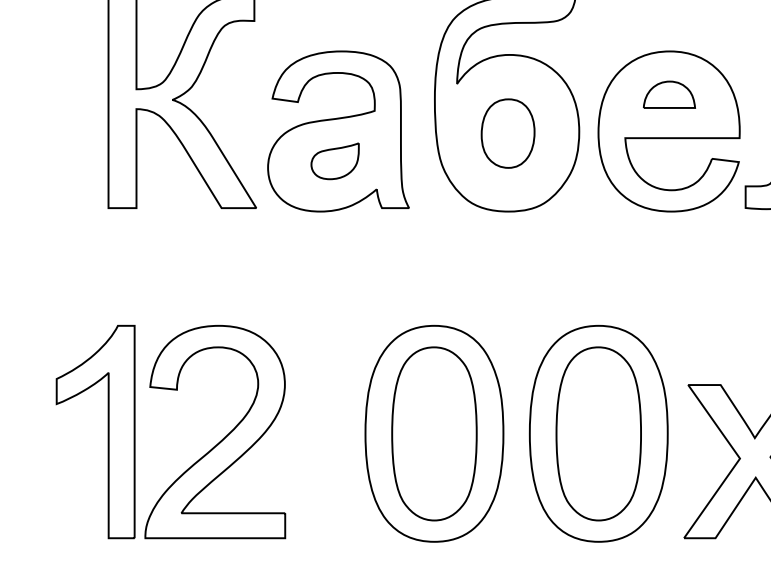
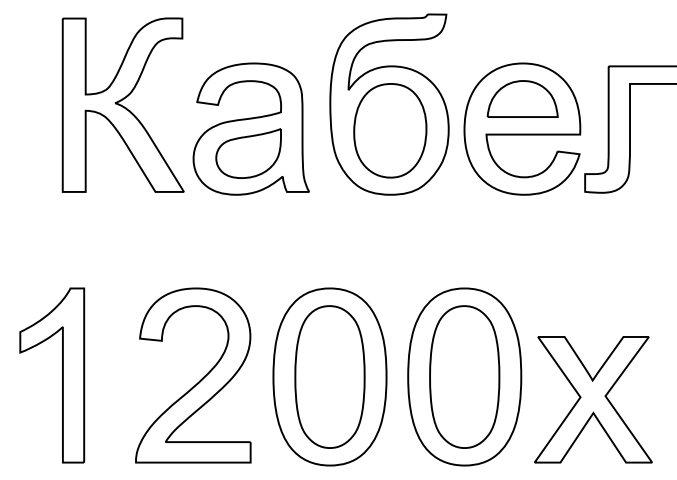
part: (669, 94) -> (522, 98), size x1.67
part: (508, 133) -> (390, 130), size x1.67
part: (335, 161) -> (248, 153), size x1.67
part: (222, 438) -> (199, 380), moved

